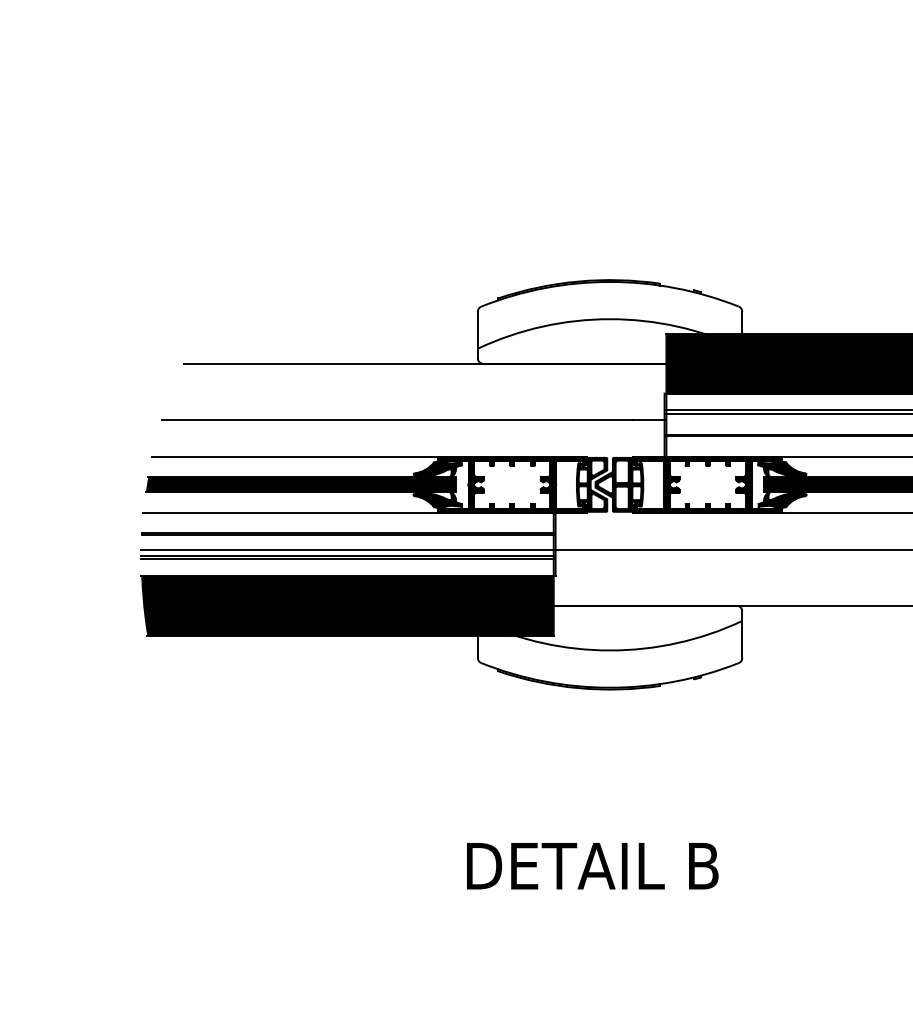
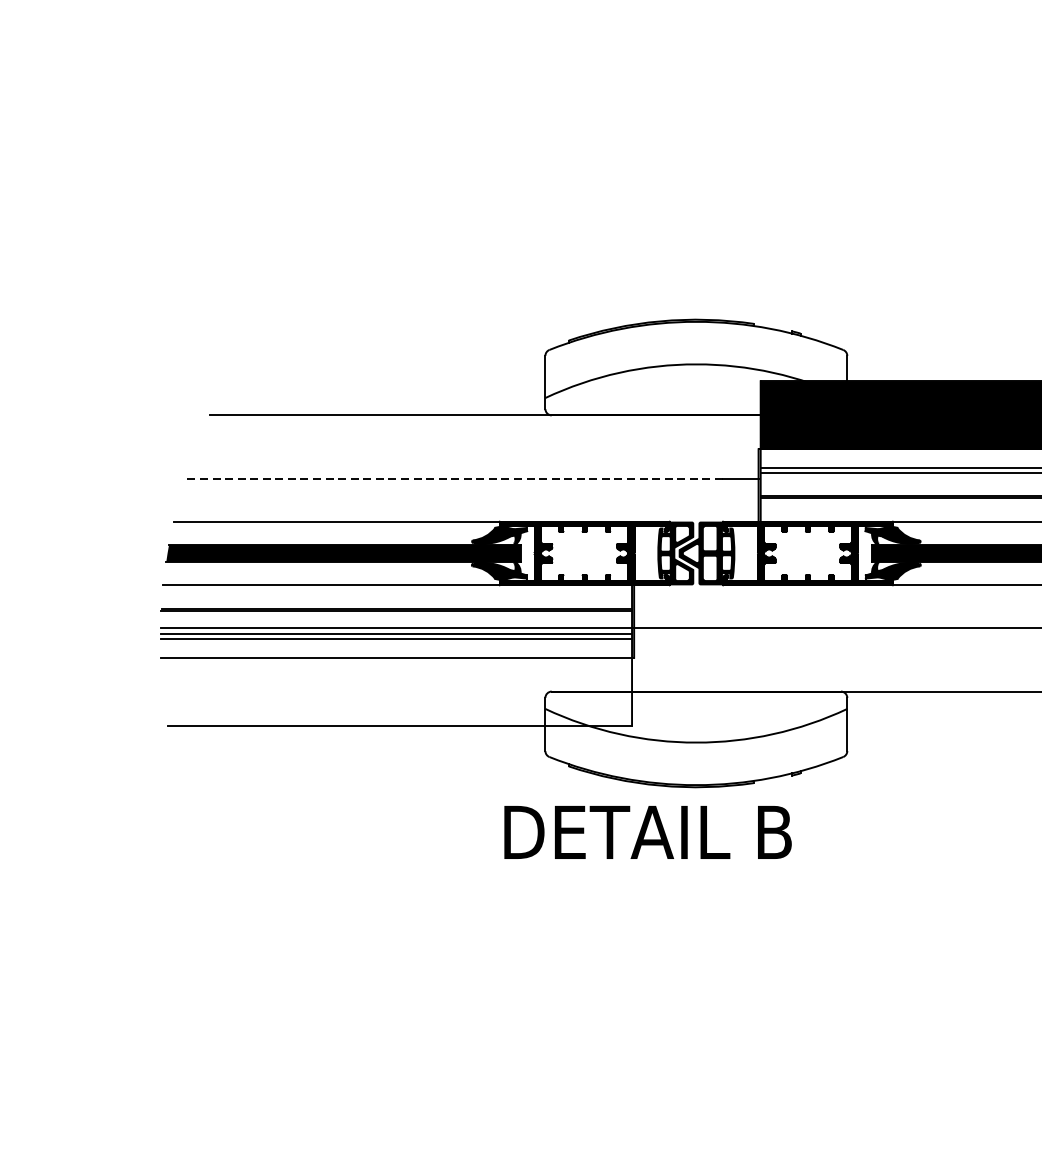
line: (397, 419) -> (453, 478), solid -> dashed
fill: (347, 605) -> (396, 691), removed
text: (592, 866) -> (647, 832), moved

